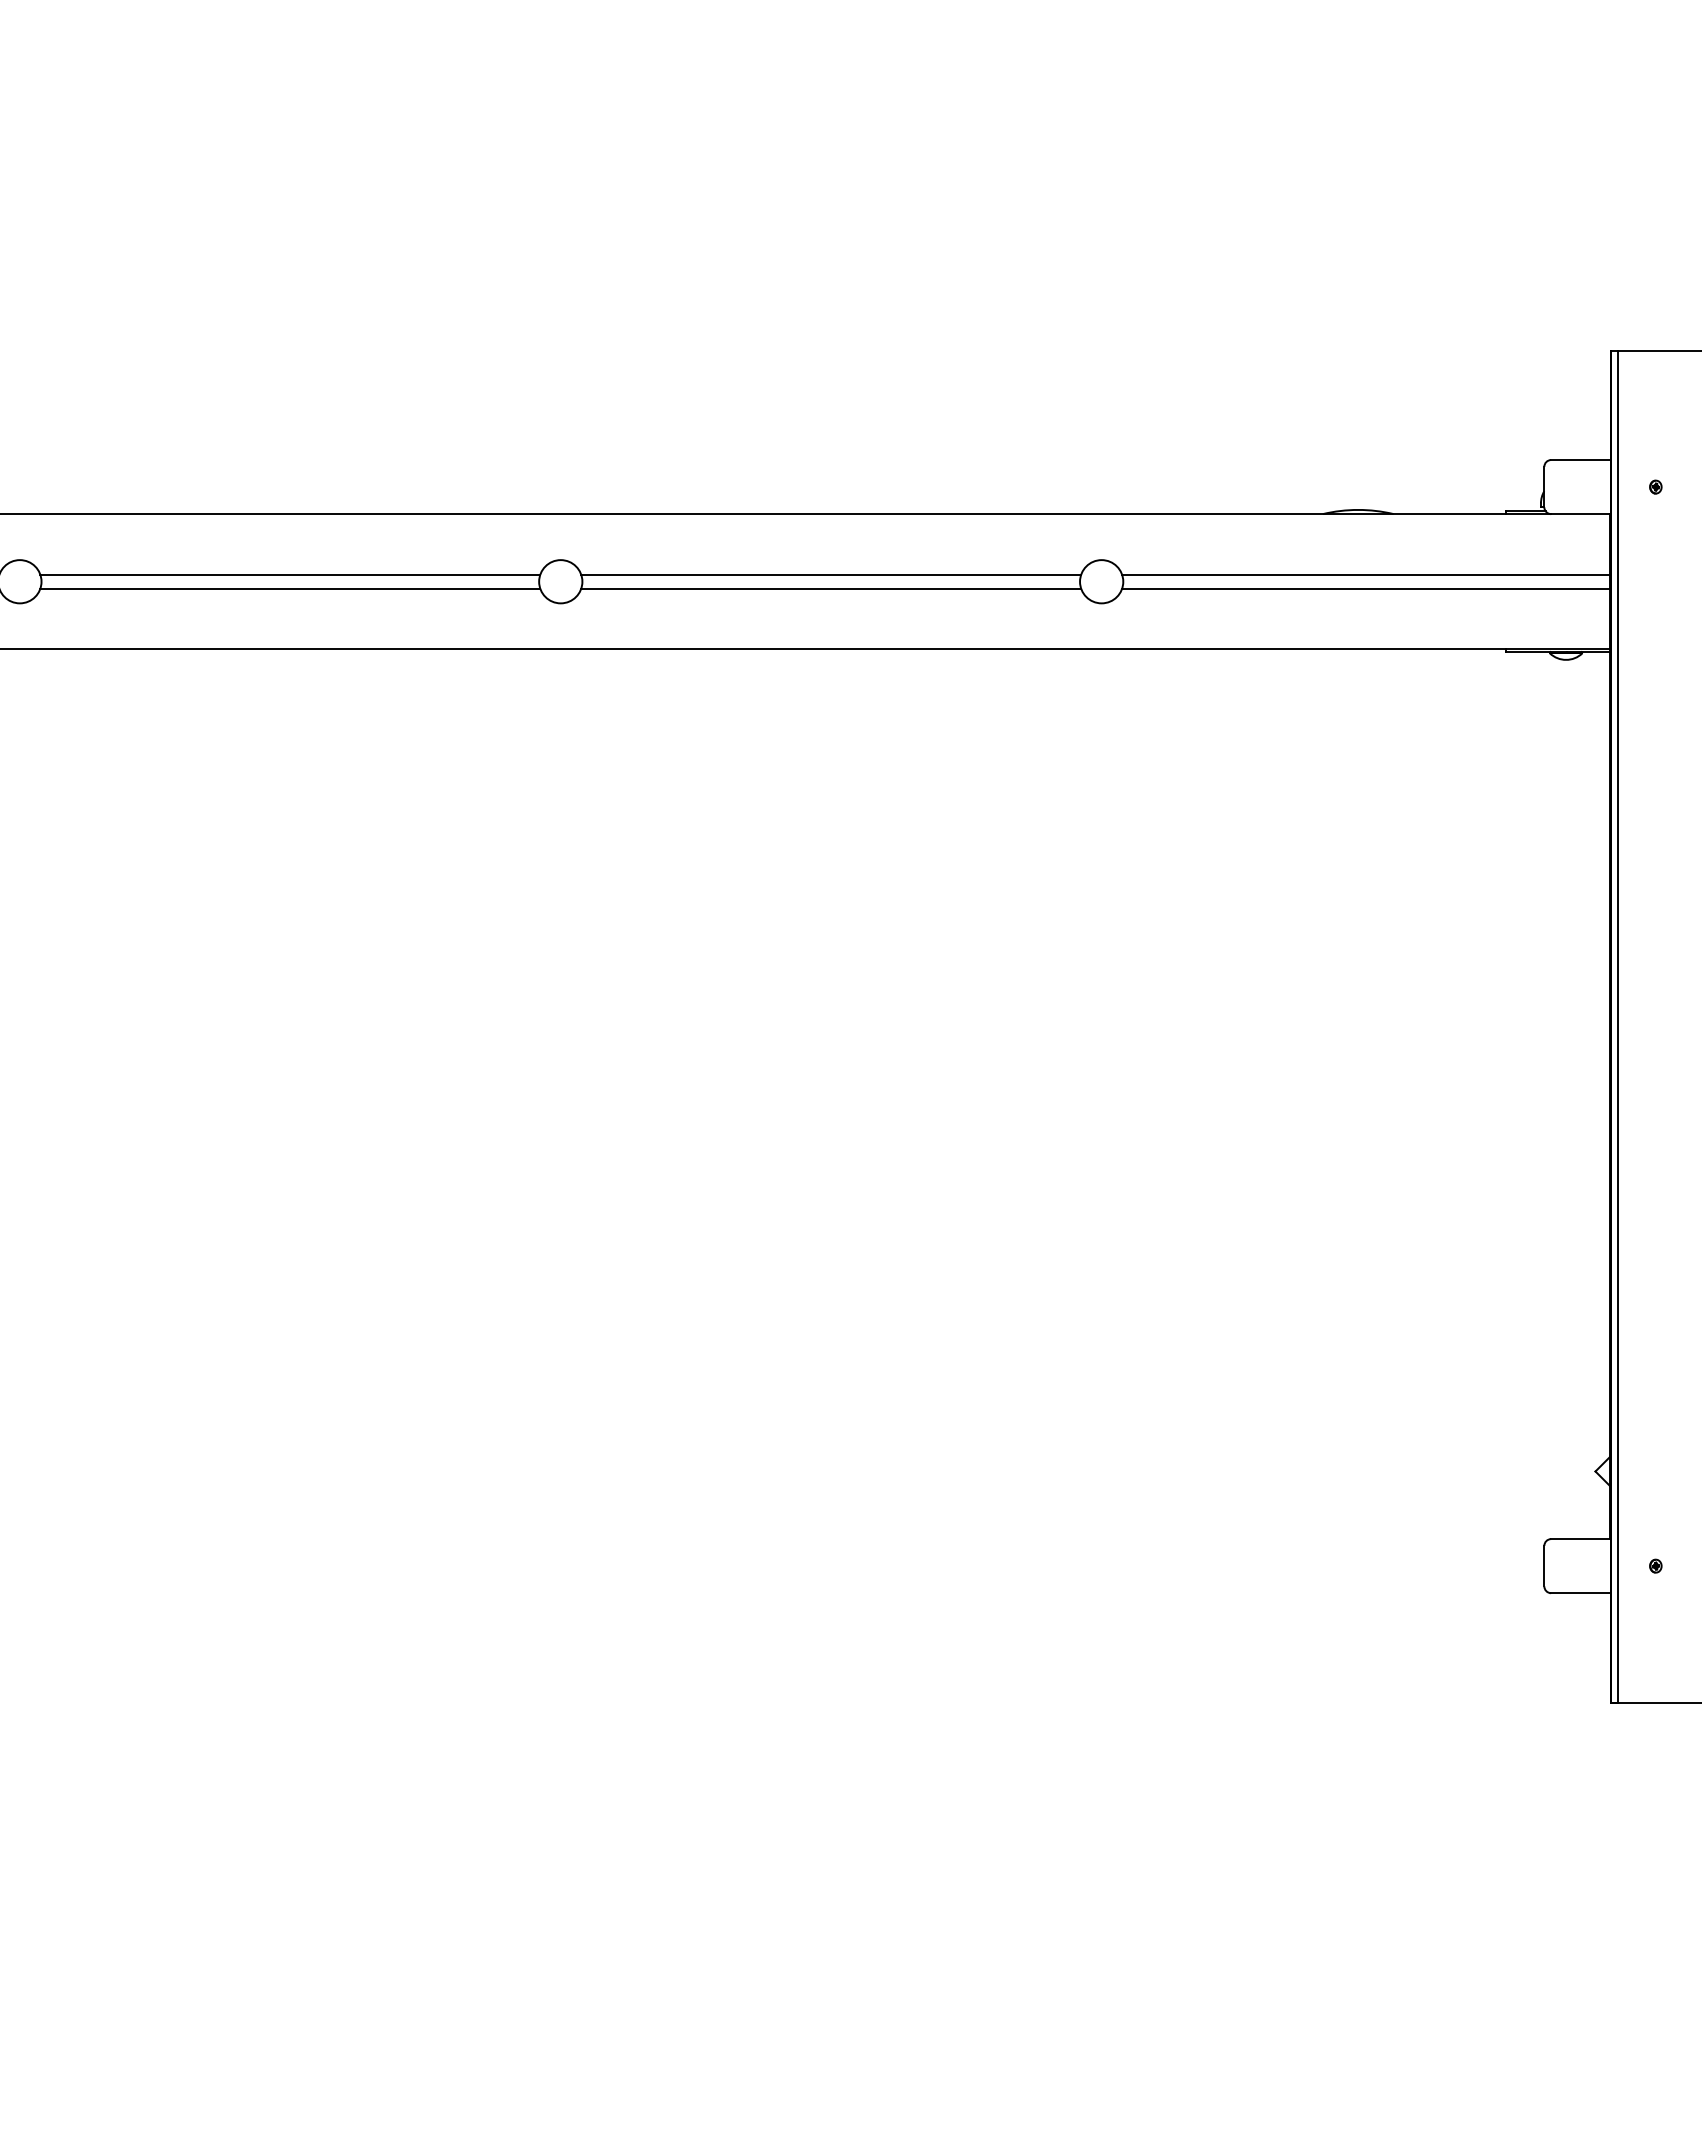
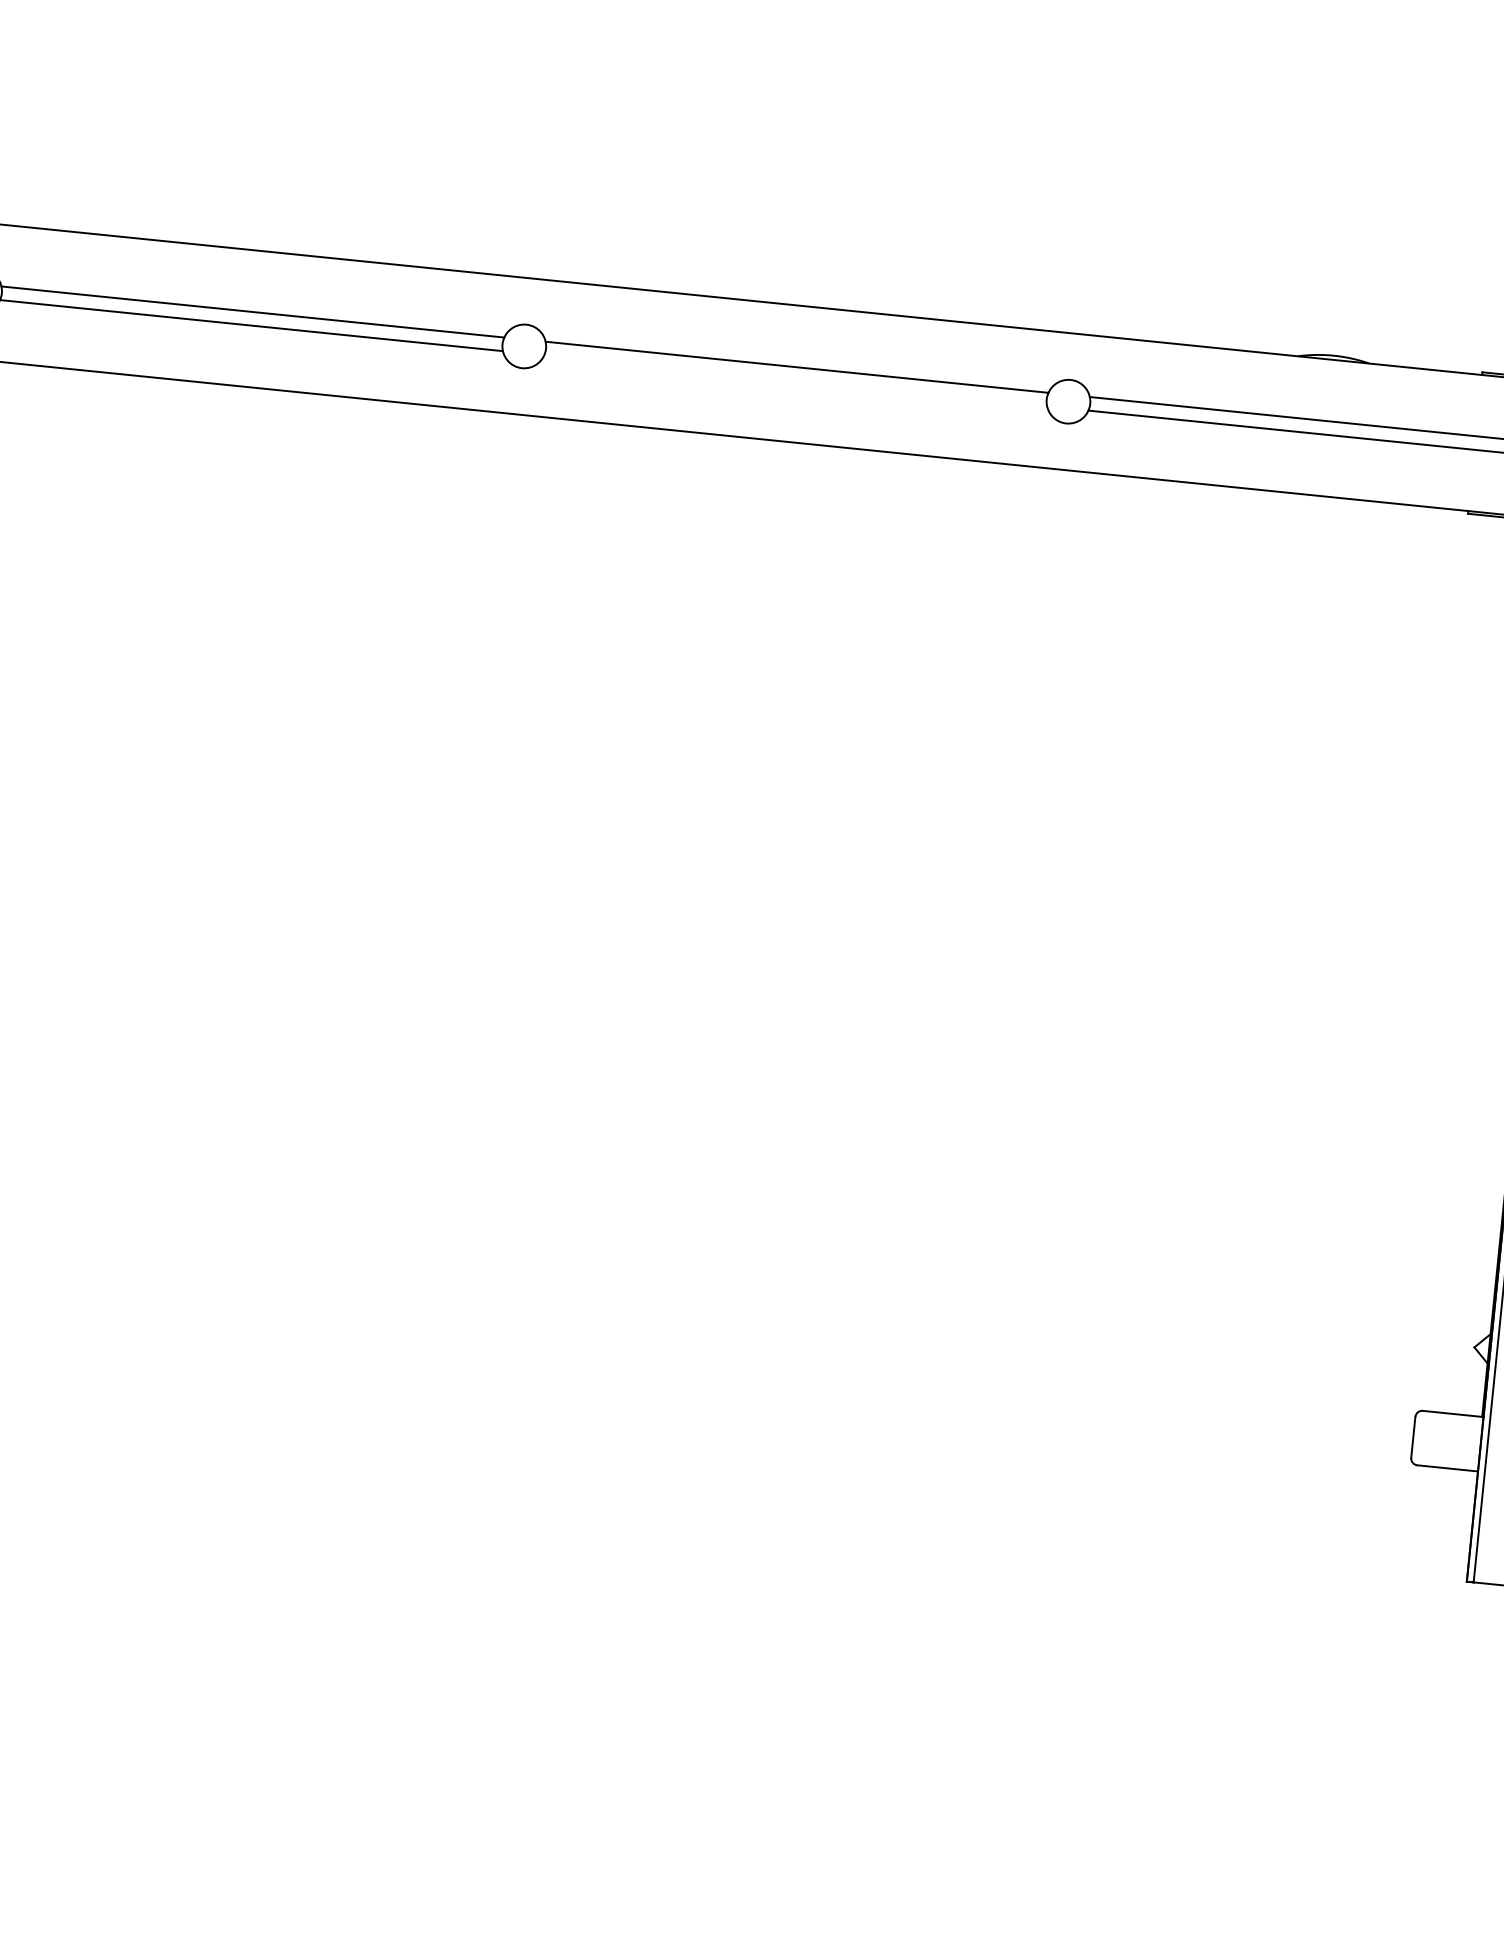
line: (831, 588) -> (795, 380), removed

